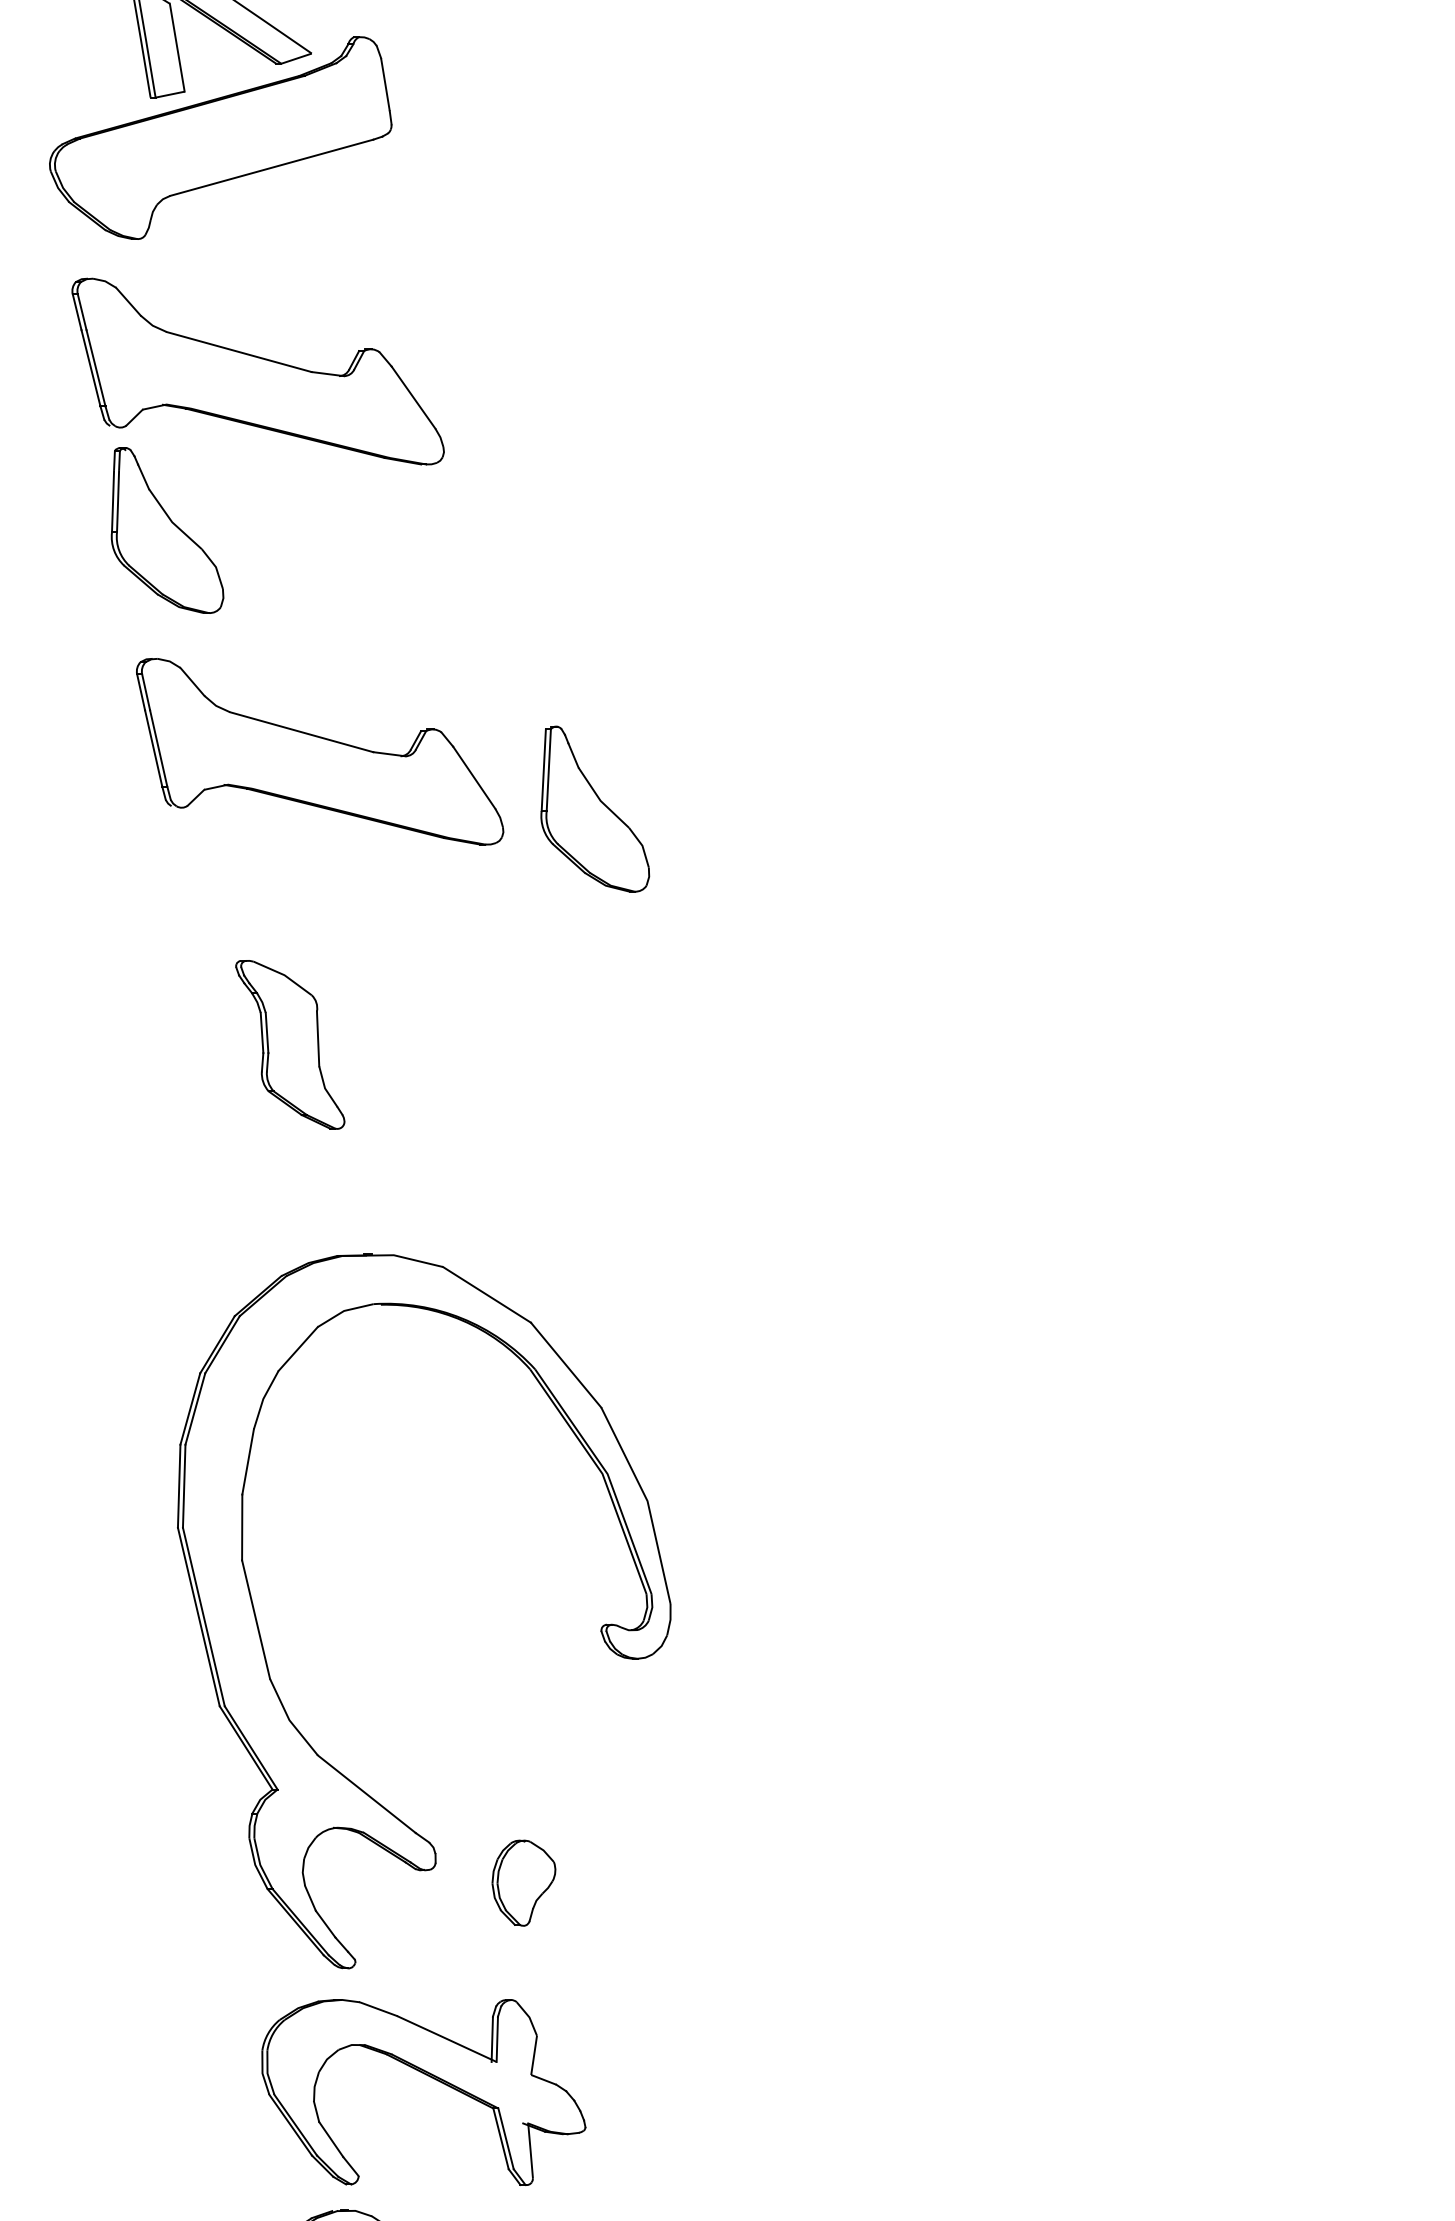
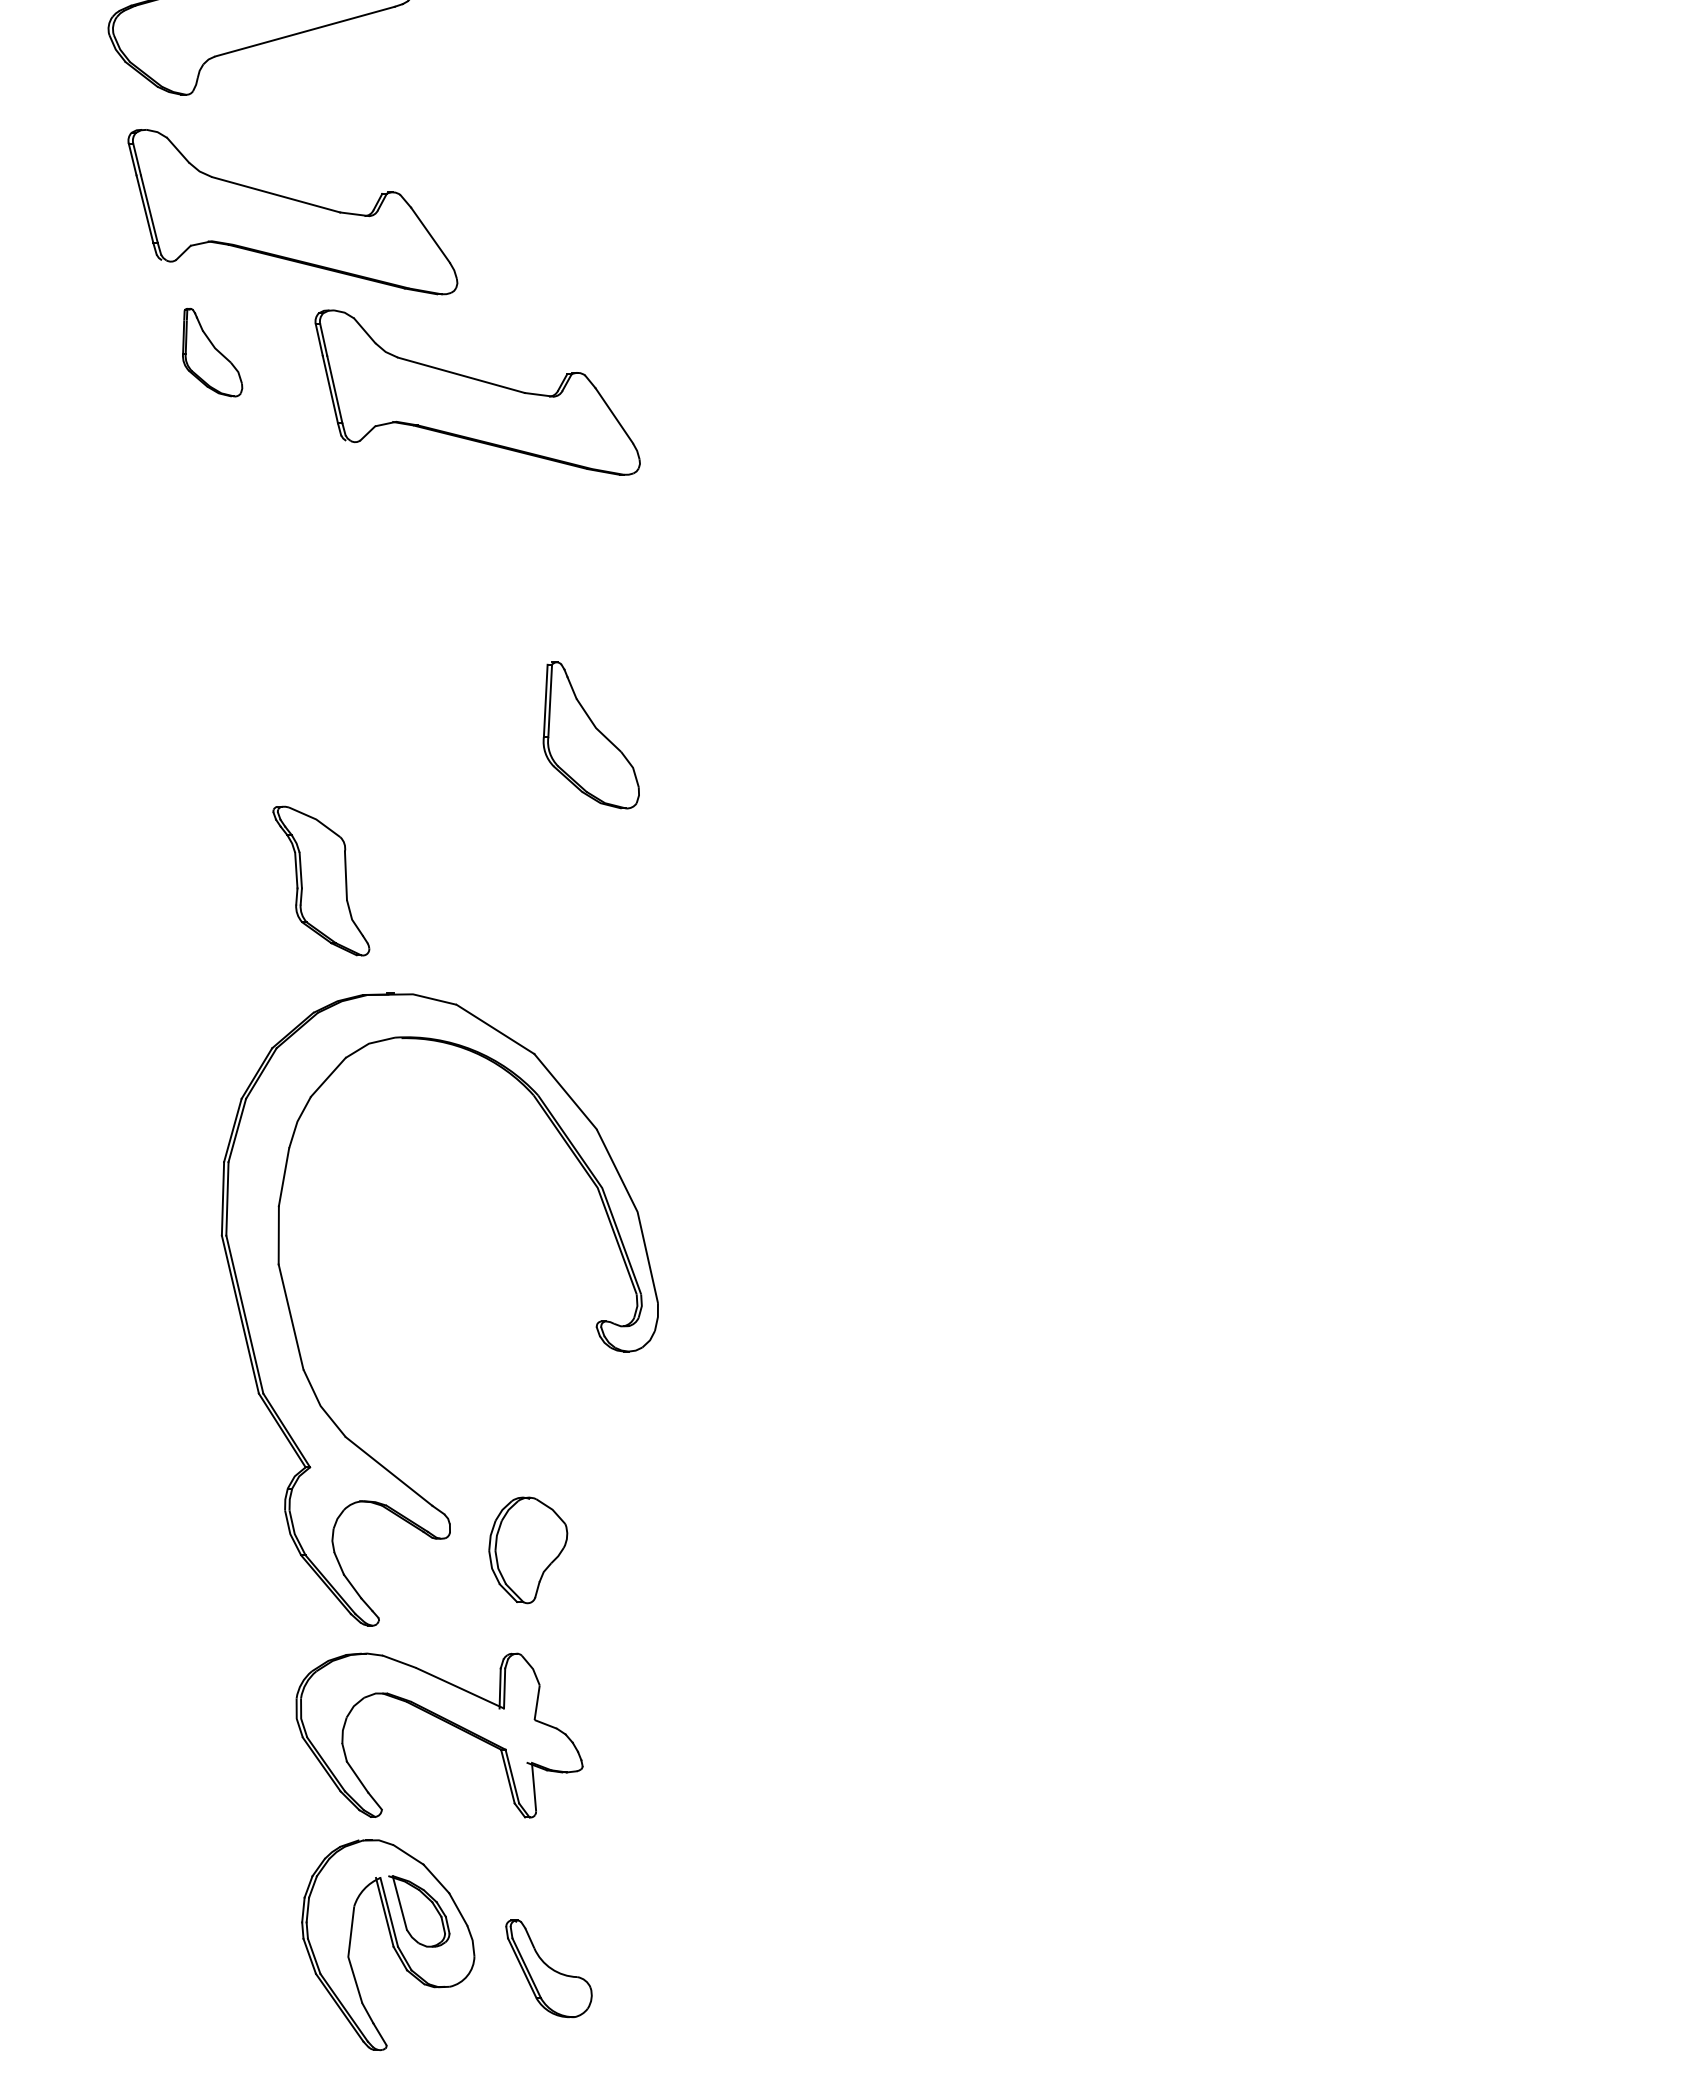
part: (167, 530) -> (212, 352), size x0.6
part: (319, 751) -> (477, 392), moved
part: (594, 809) -> (590, 735), moved
part: (290, 1044) -> (321, 880), moved
part: (523, 1882) -> (527, 1549), size x1.4

